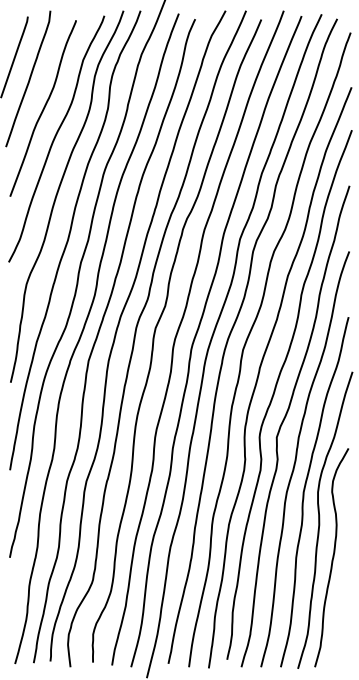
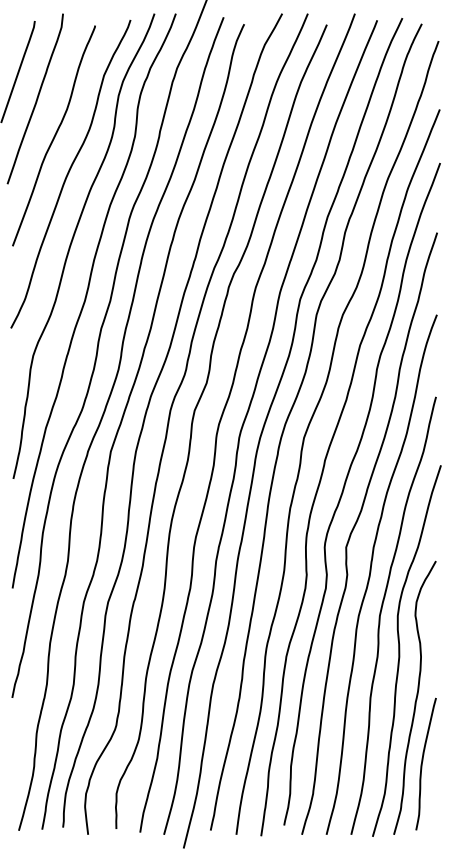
curve: (338, 610) -> (423, 763), added

